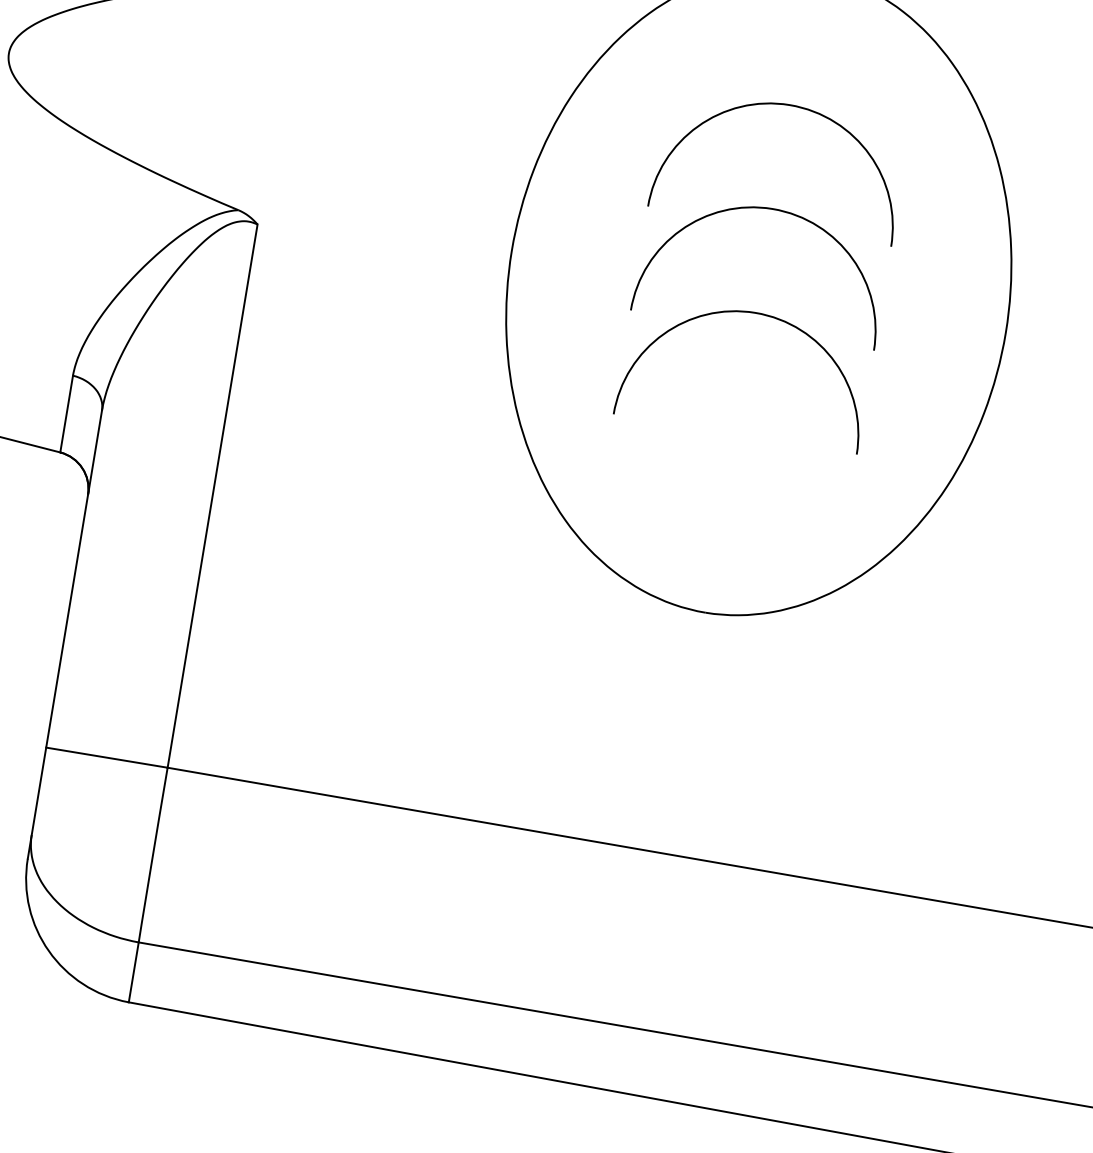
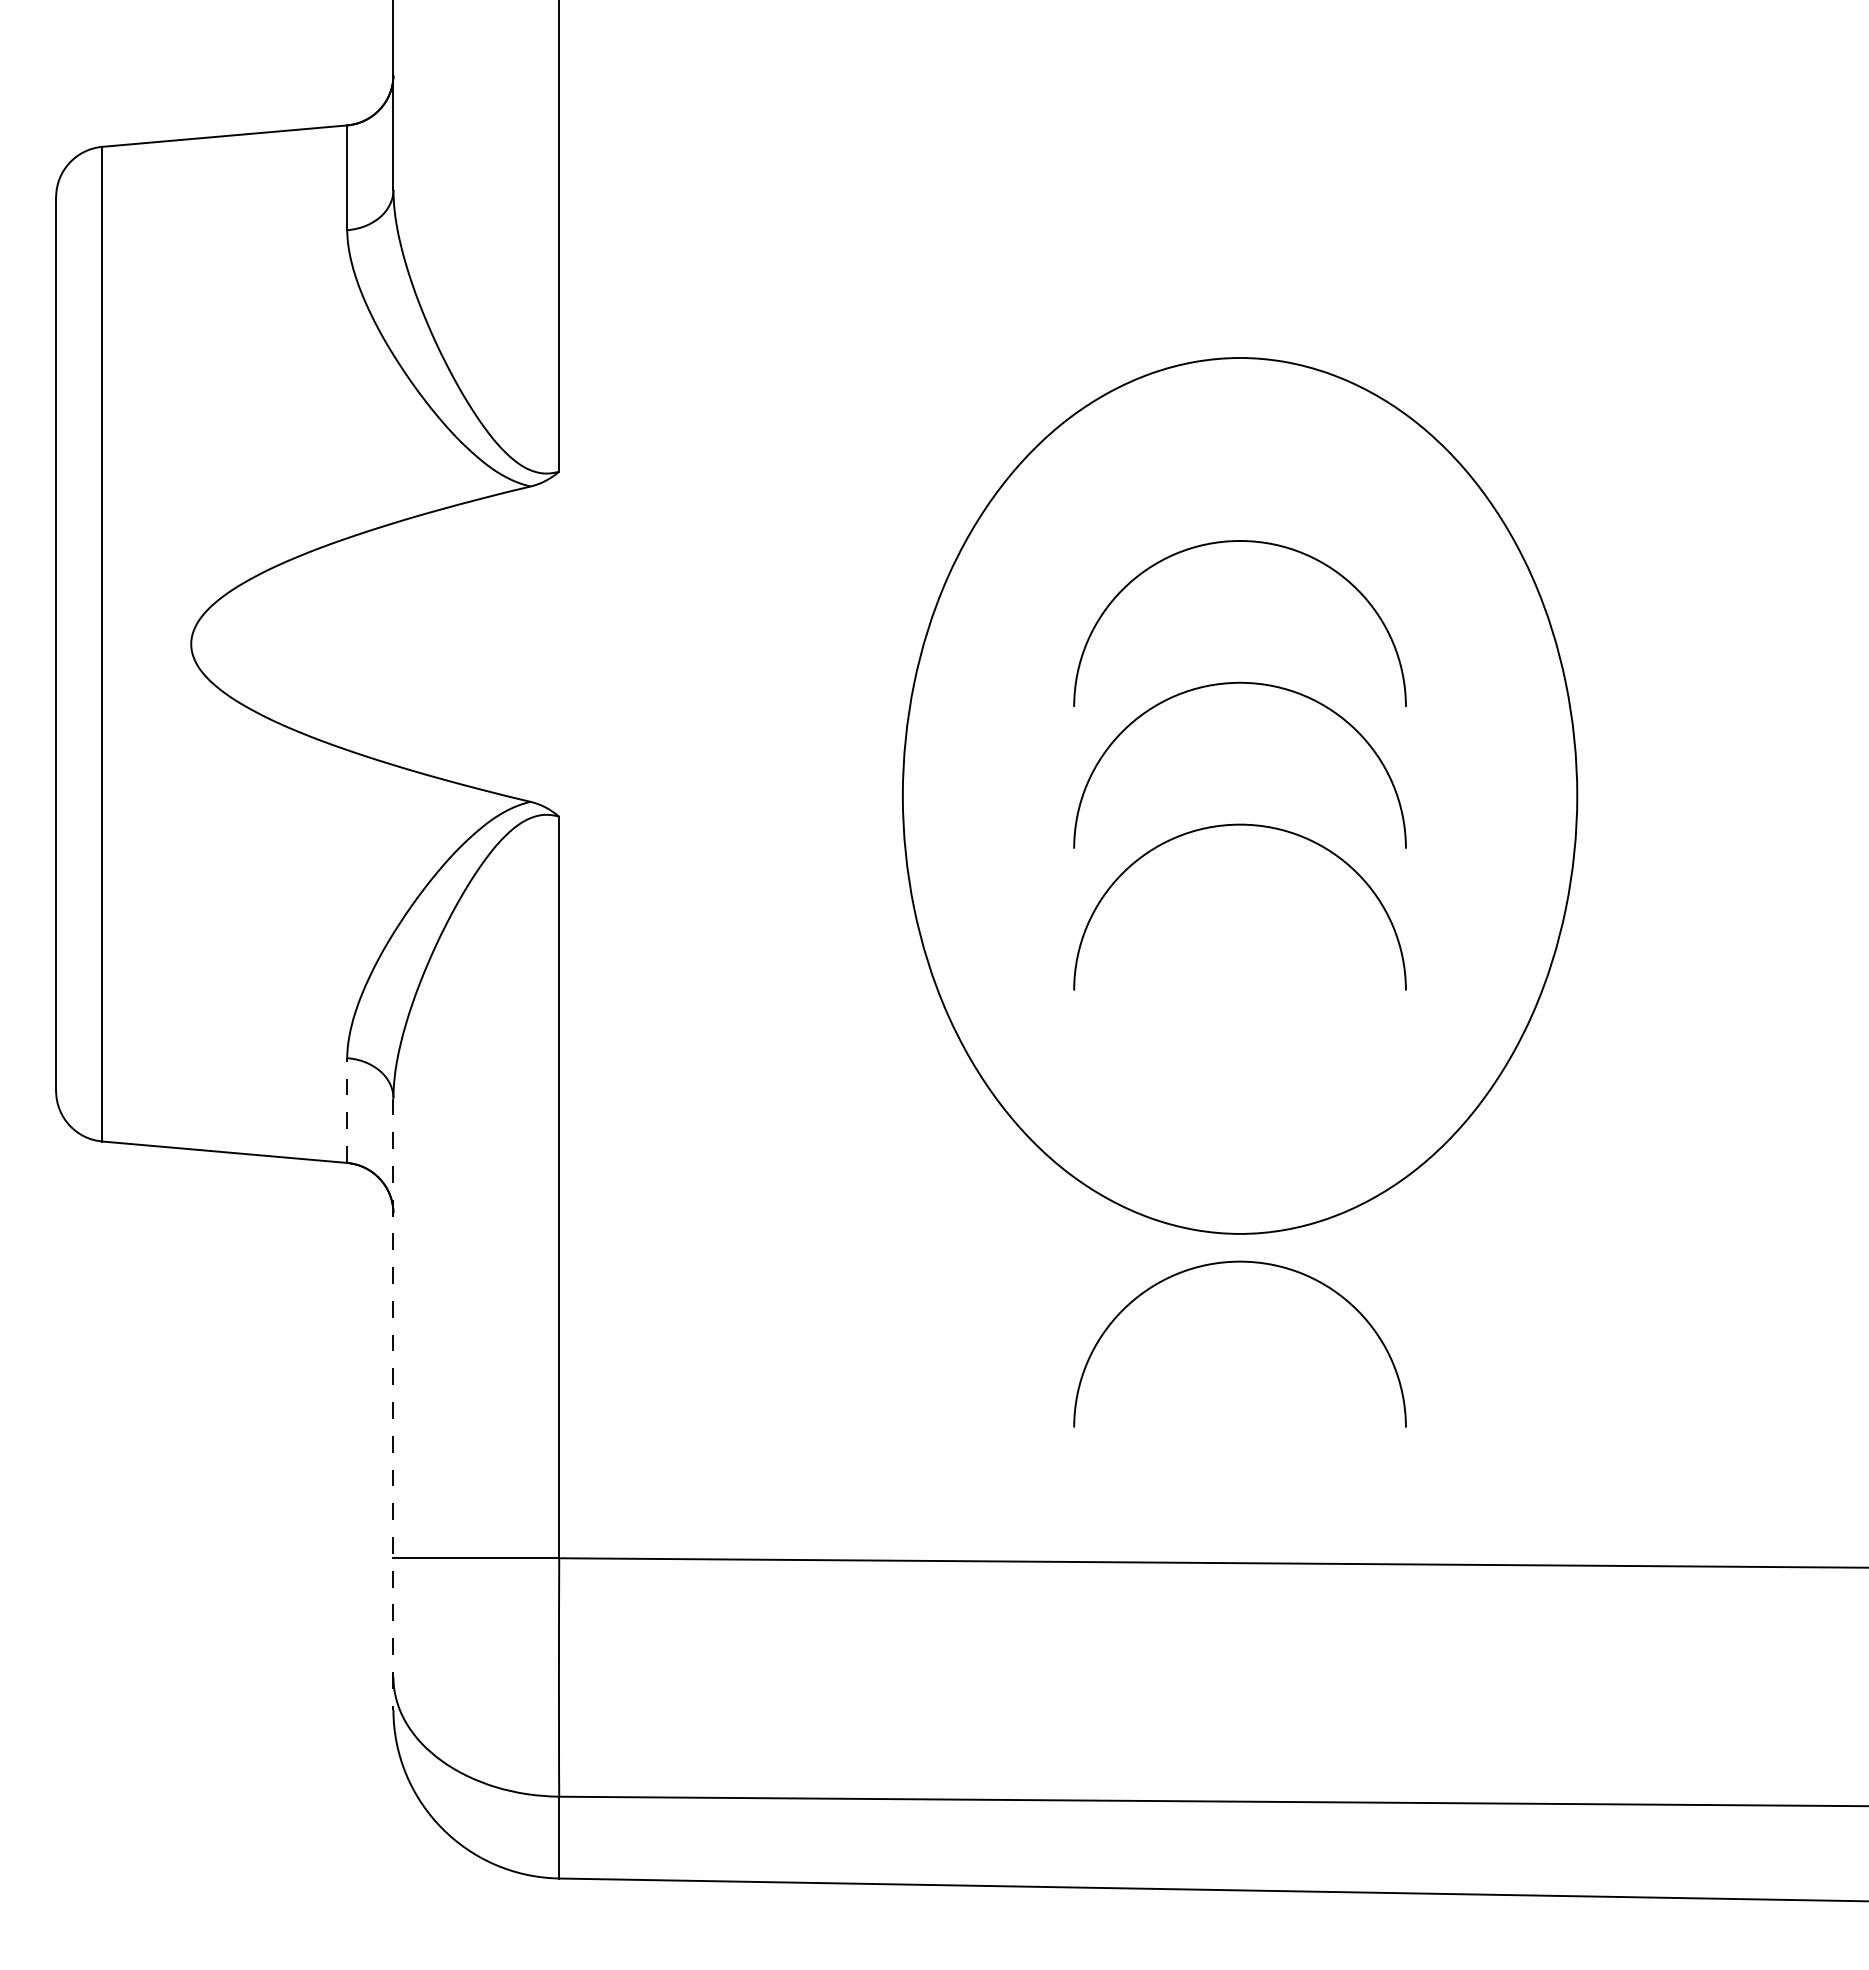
line: (66, 414) -> (347, 1110), solid -> dashed
curve: (701, 633) -> (1239, 1262), added
line: (64, 635) -> (393, 1404), solid -> dashed

